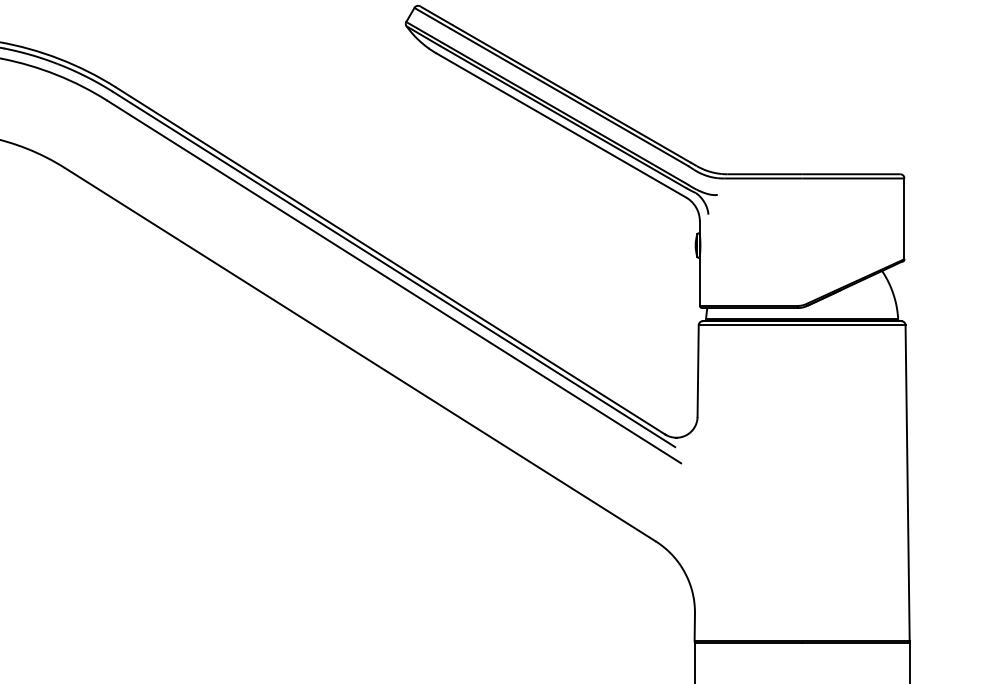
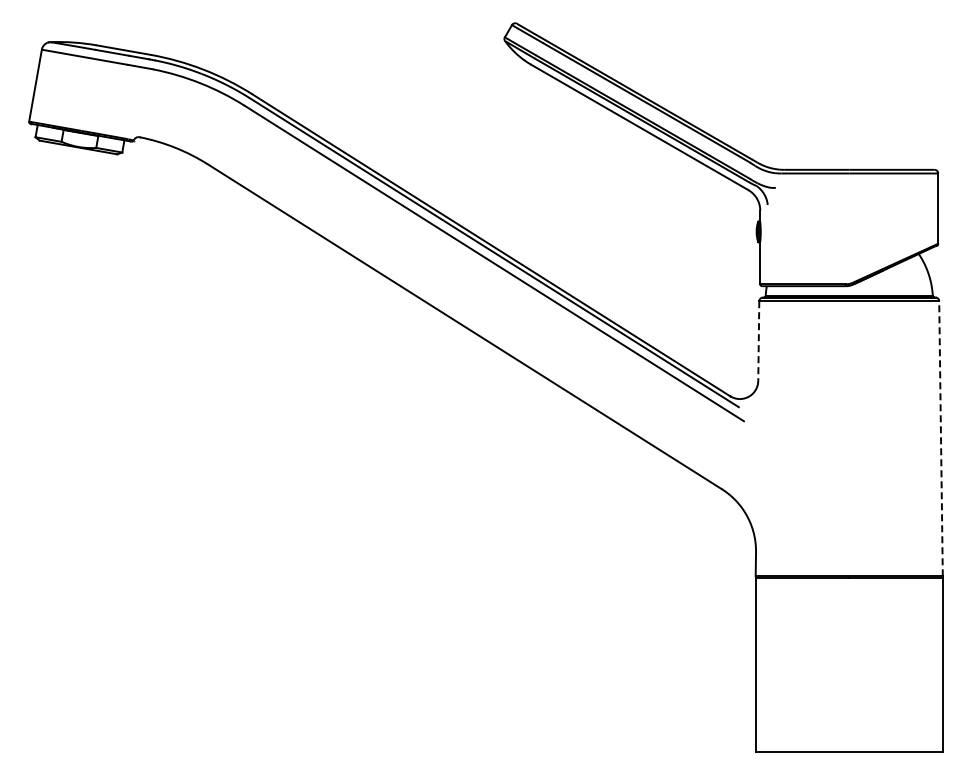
line: (697, 371) -> (758, 341), solid -> dashed
line: (908, 483) -> (941, 438), solid -> dashed

